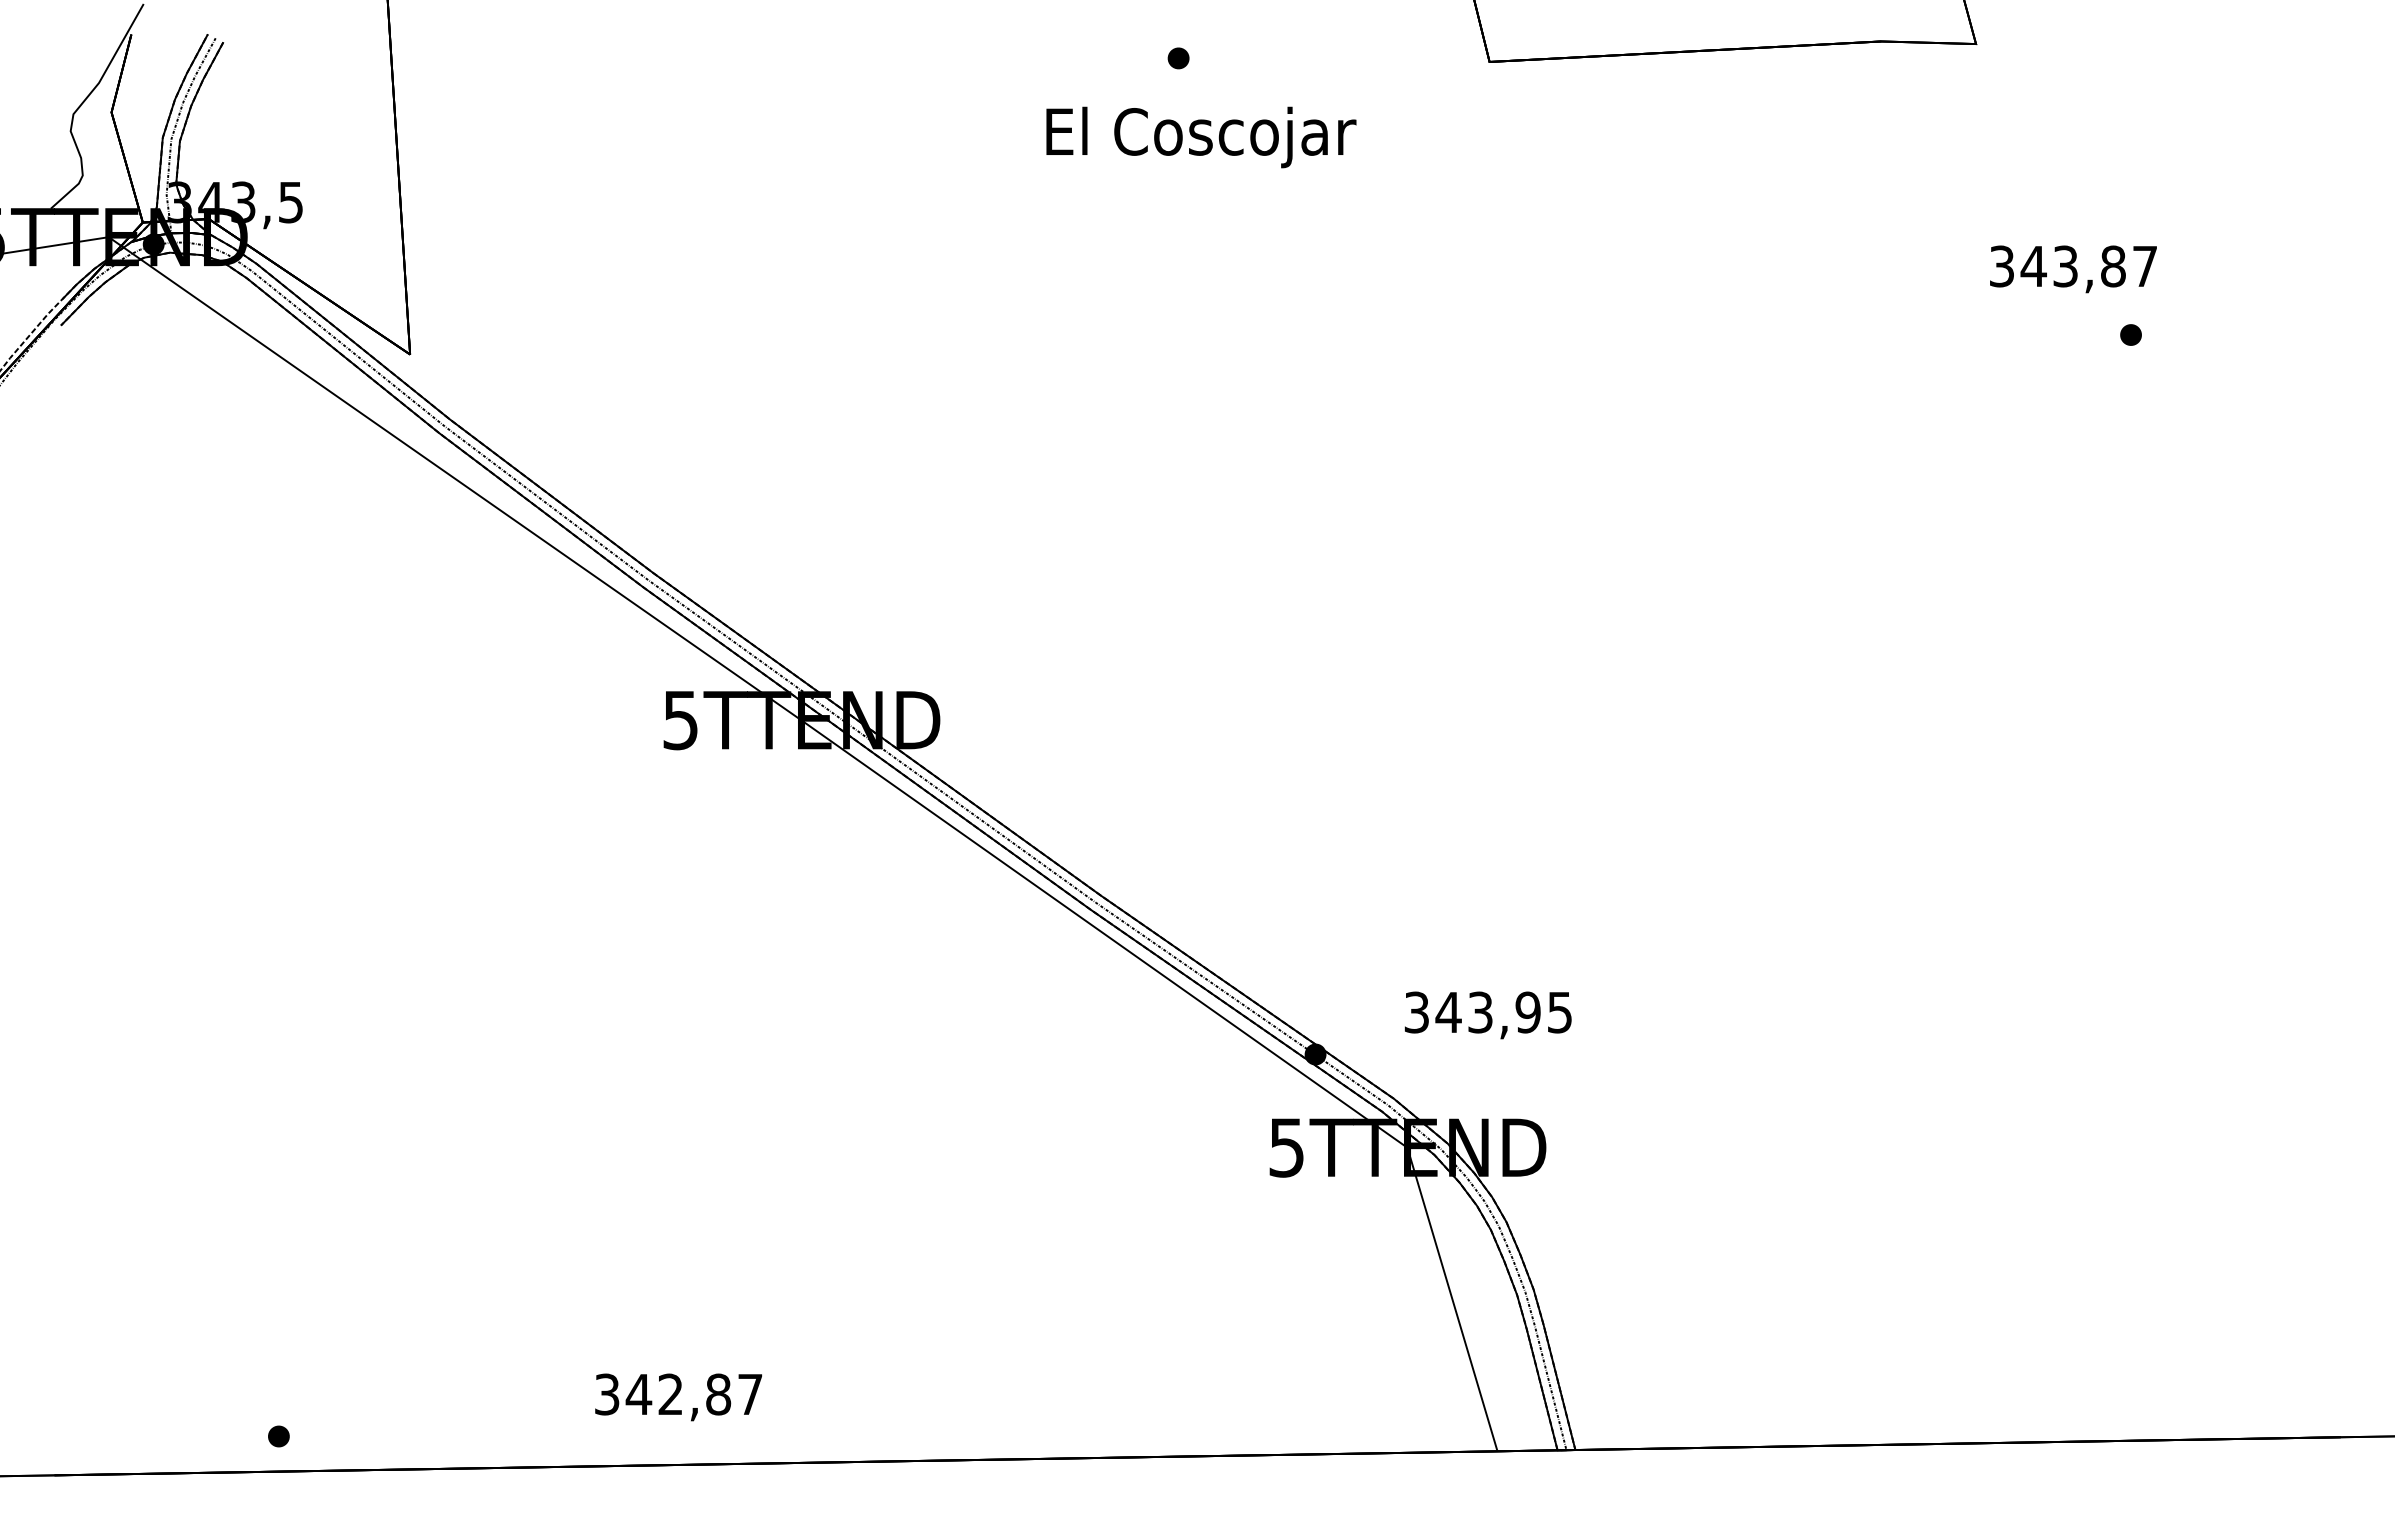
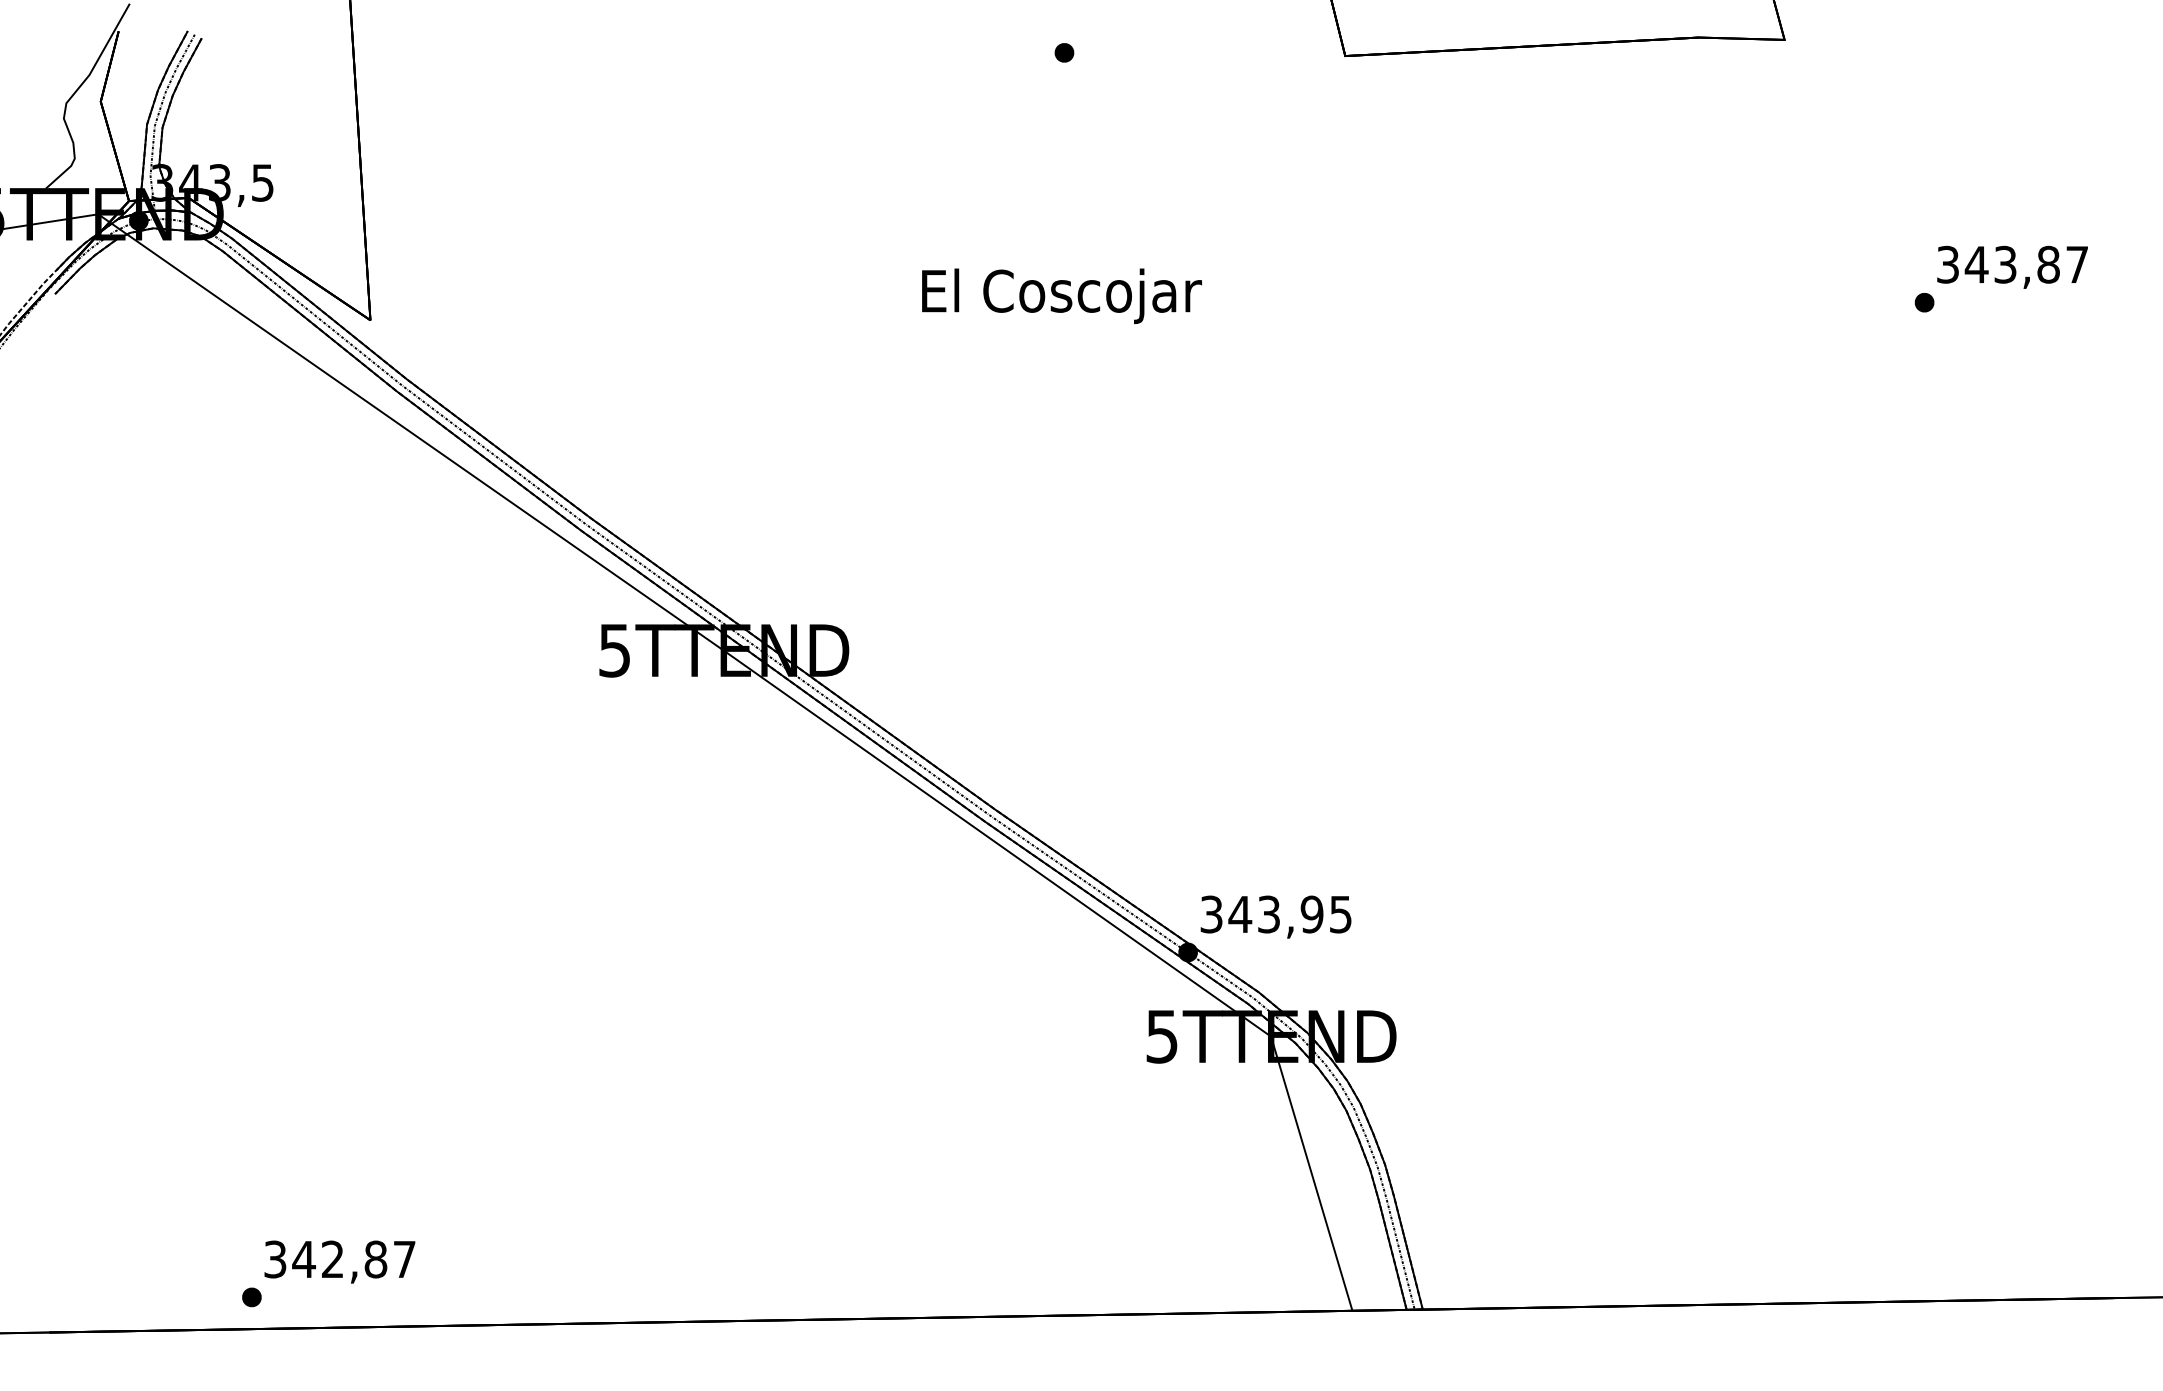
text: (1200, 136) -> (1061, 295), moved
text: (2073, 268) -> (2012, 266), moved
text: (1487, 1014) -> (1275, 916), moved
text: (678, 1396) -> (339, 1261), moved

